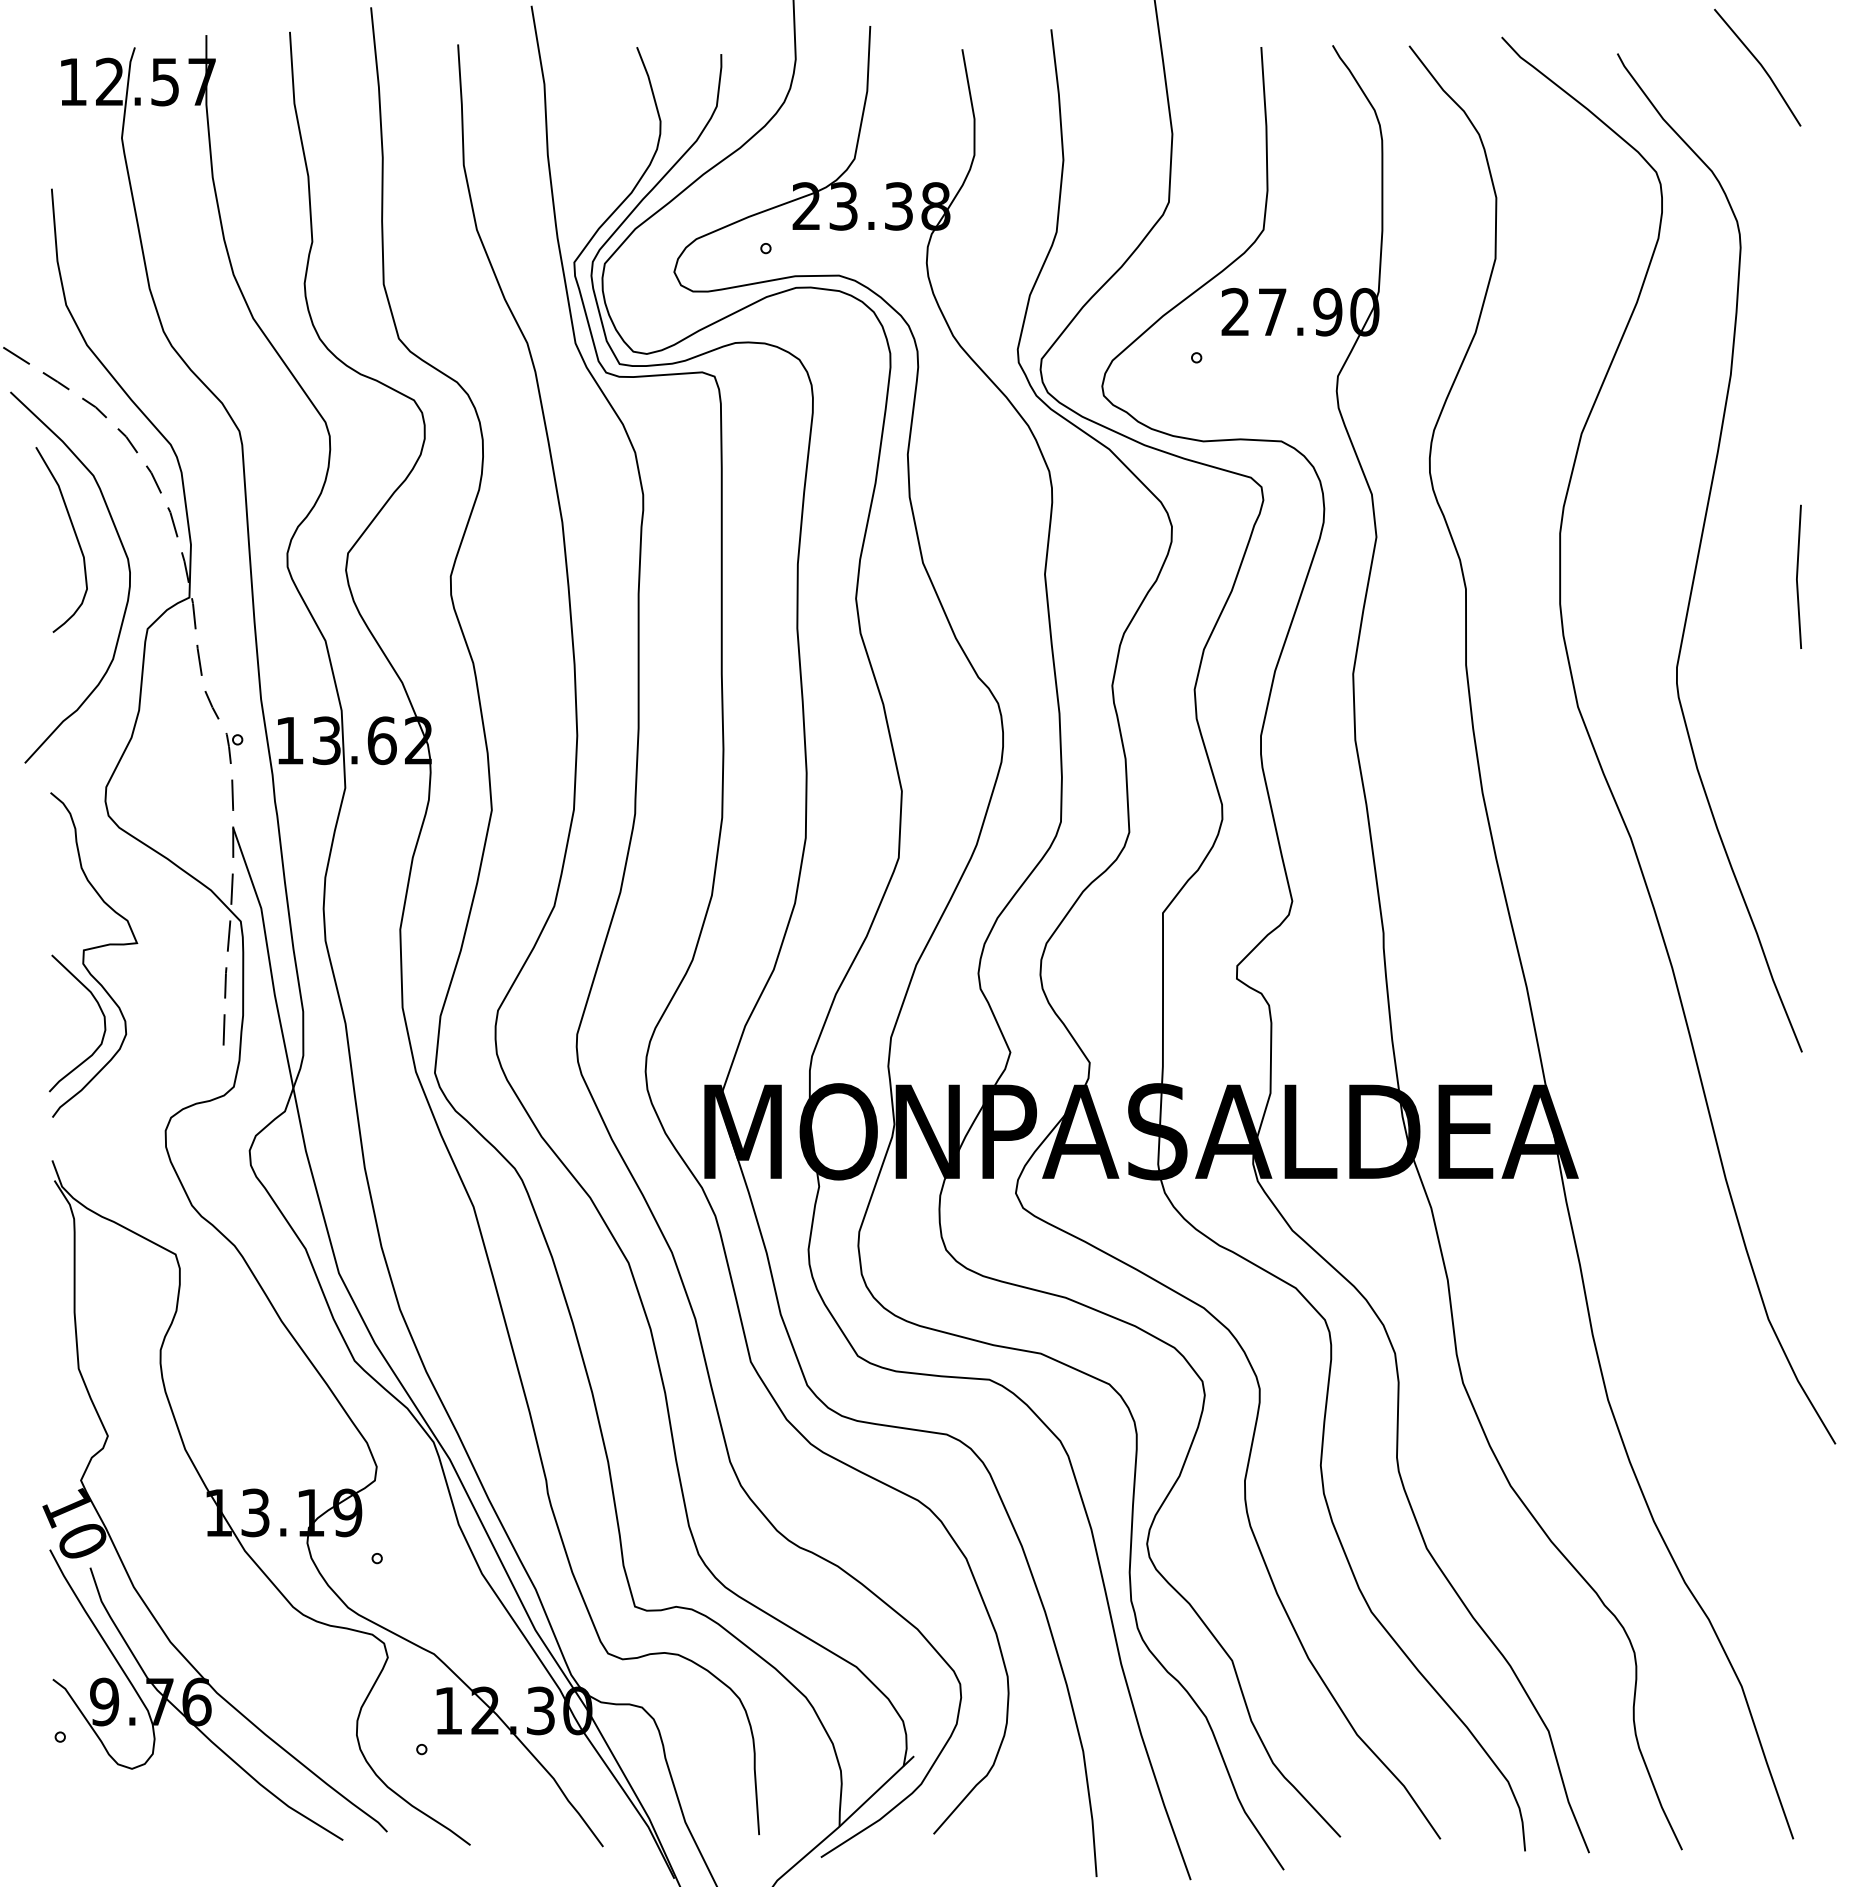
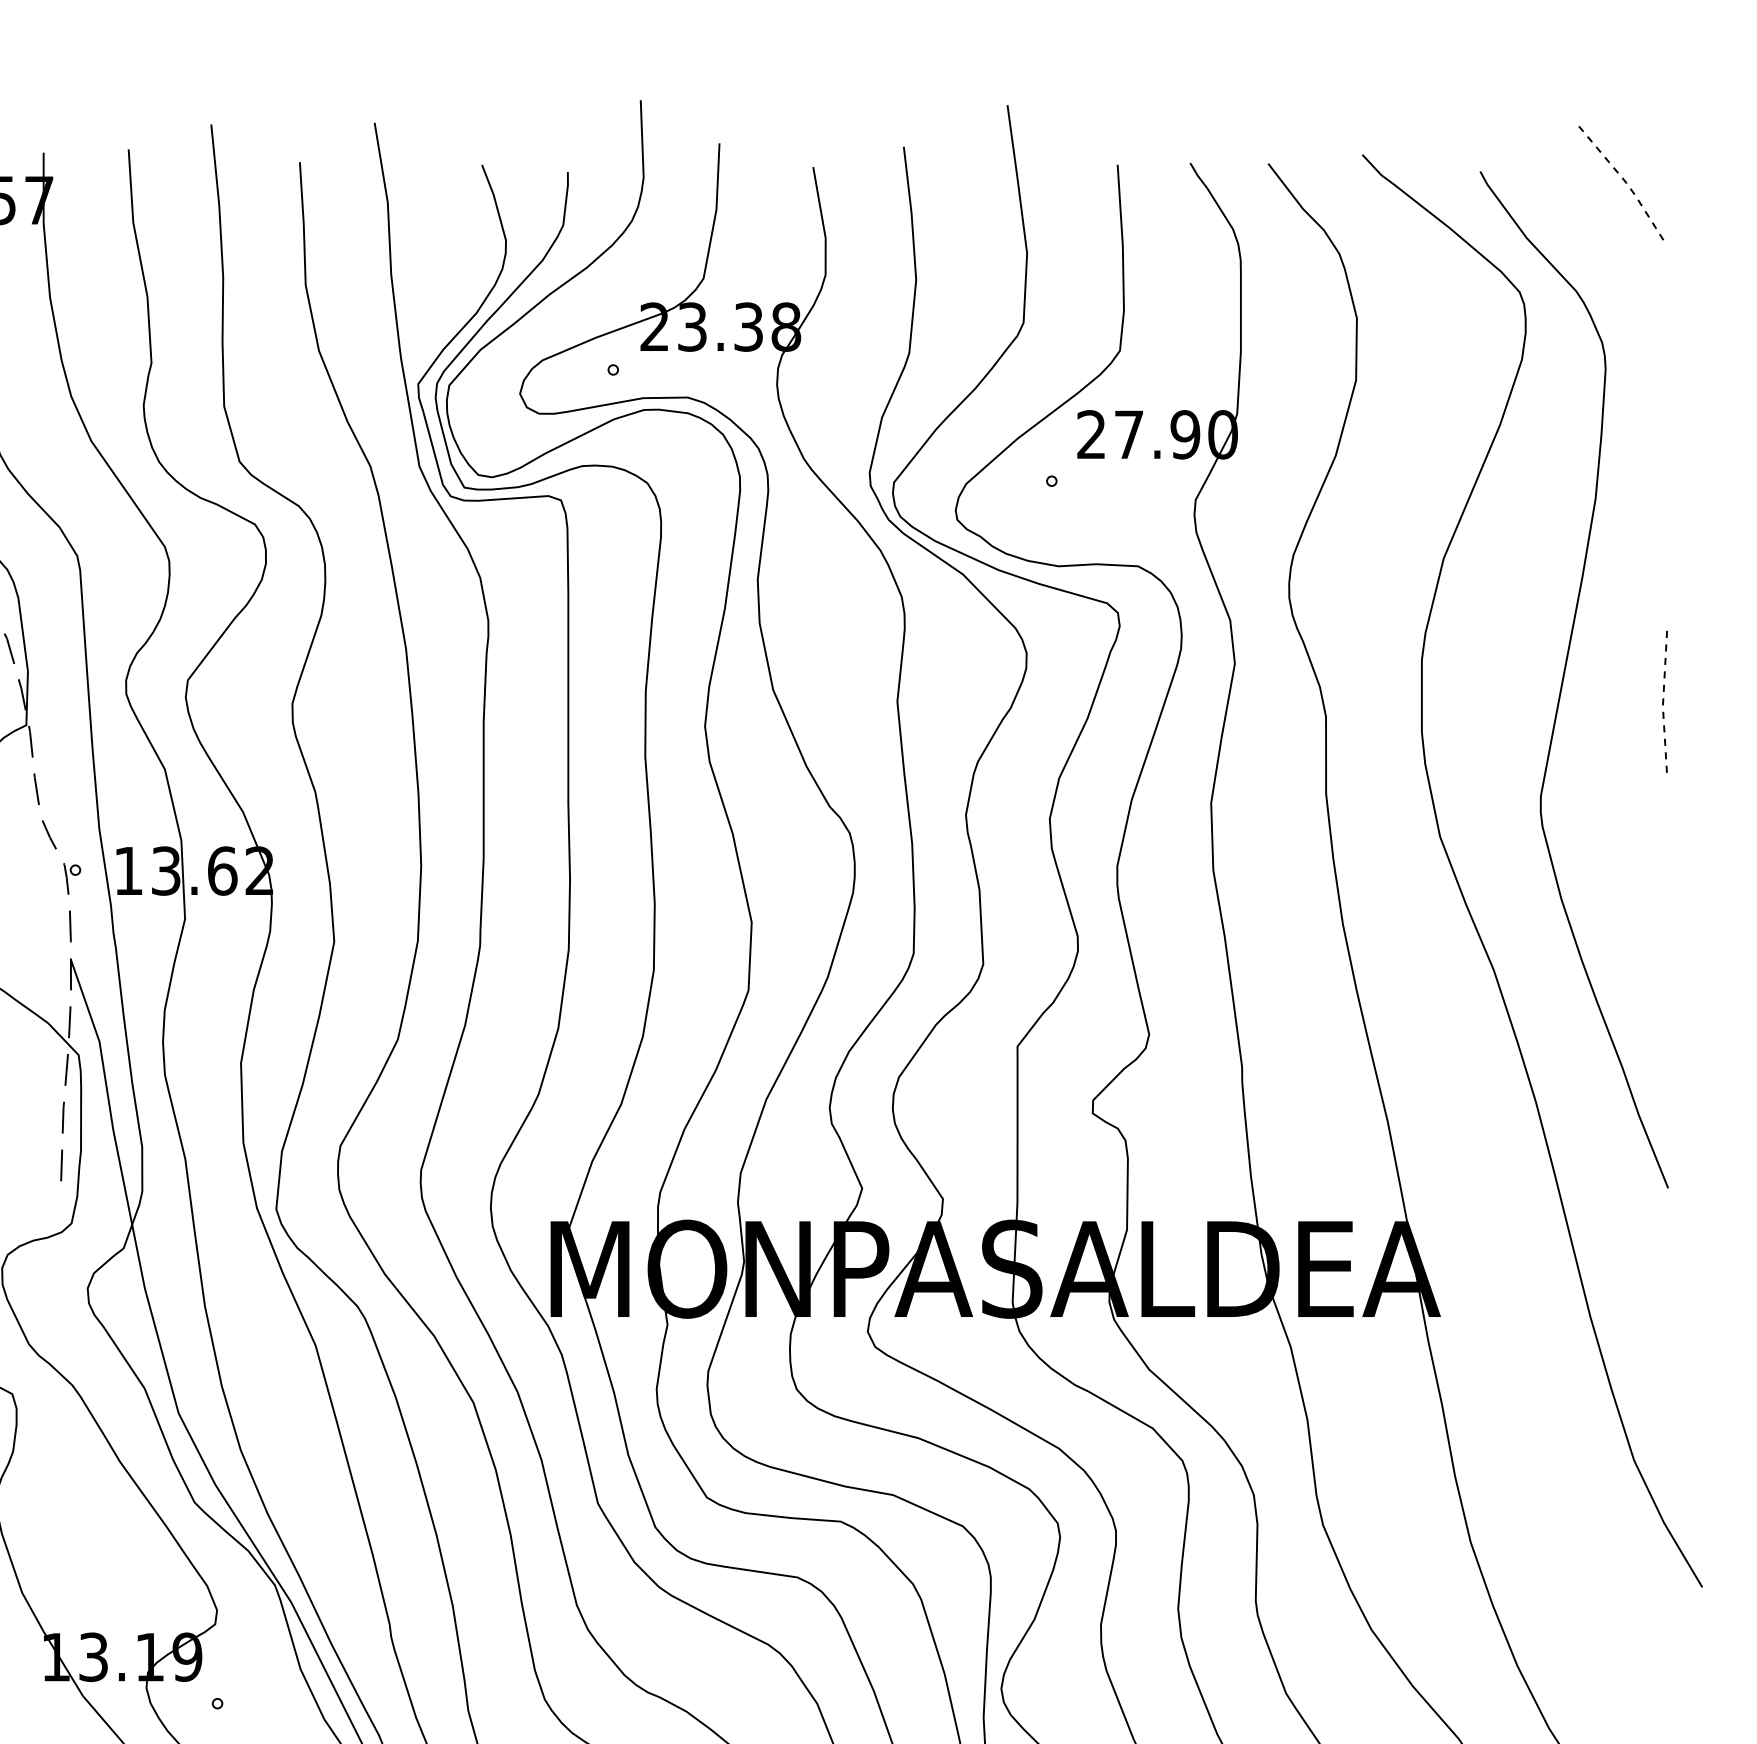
line: (1761, 65) -> (1626, 183), solid -> dashed
line: (1796, 577) -> (1662, 704), solid -> dashed

